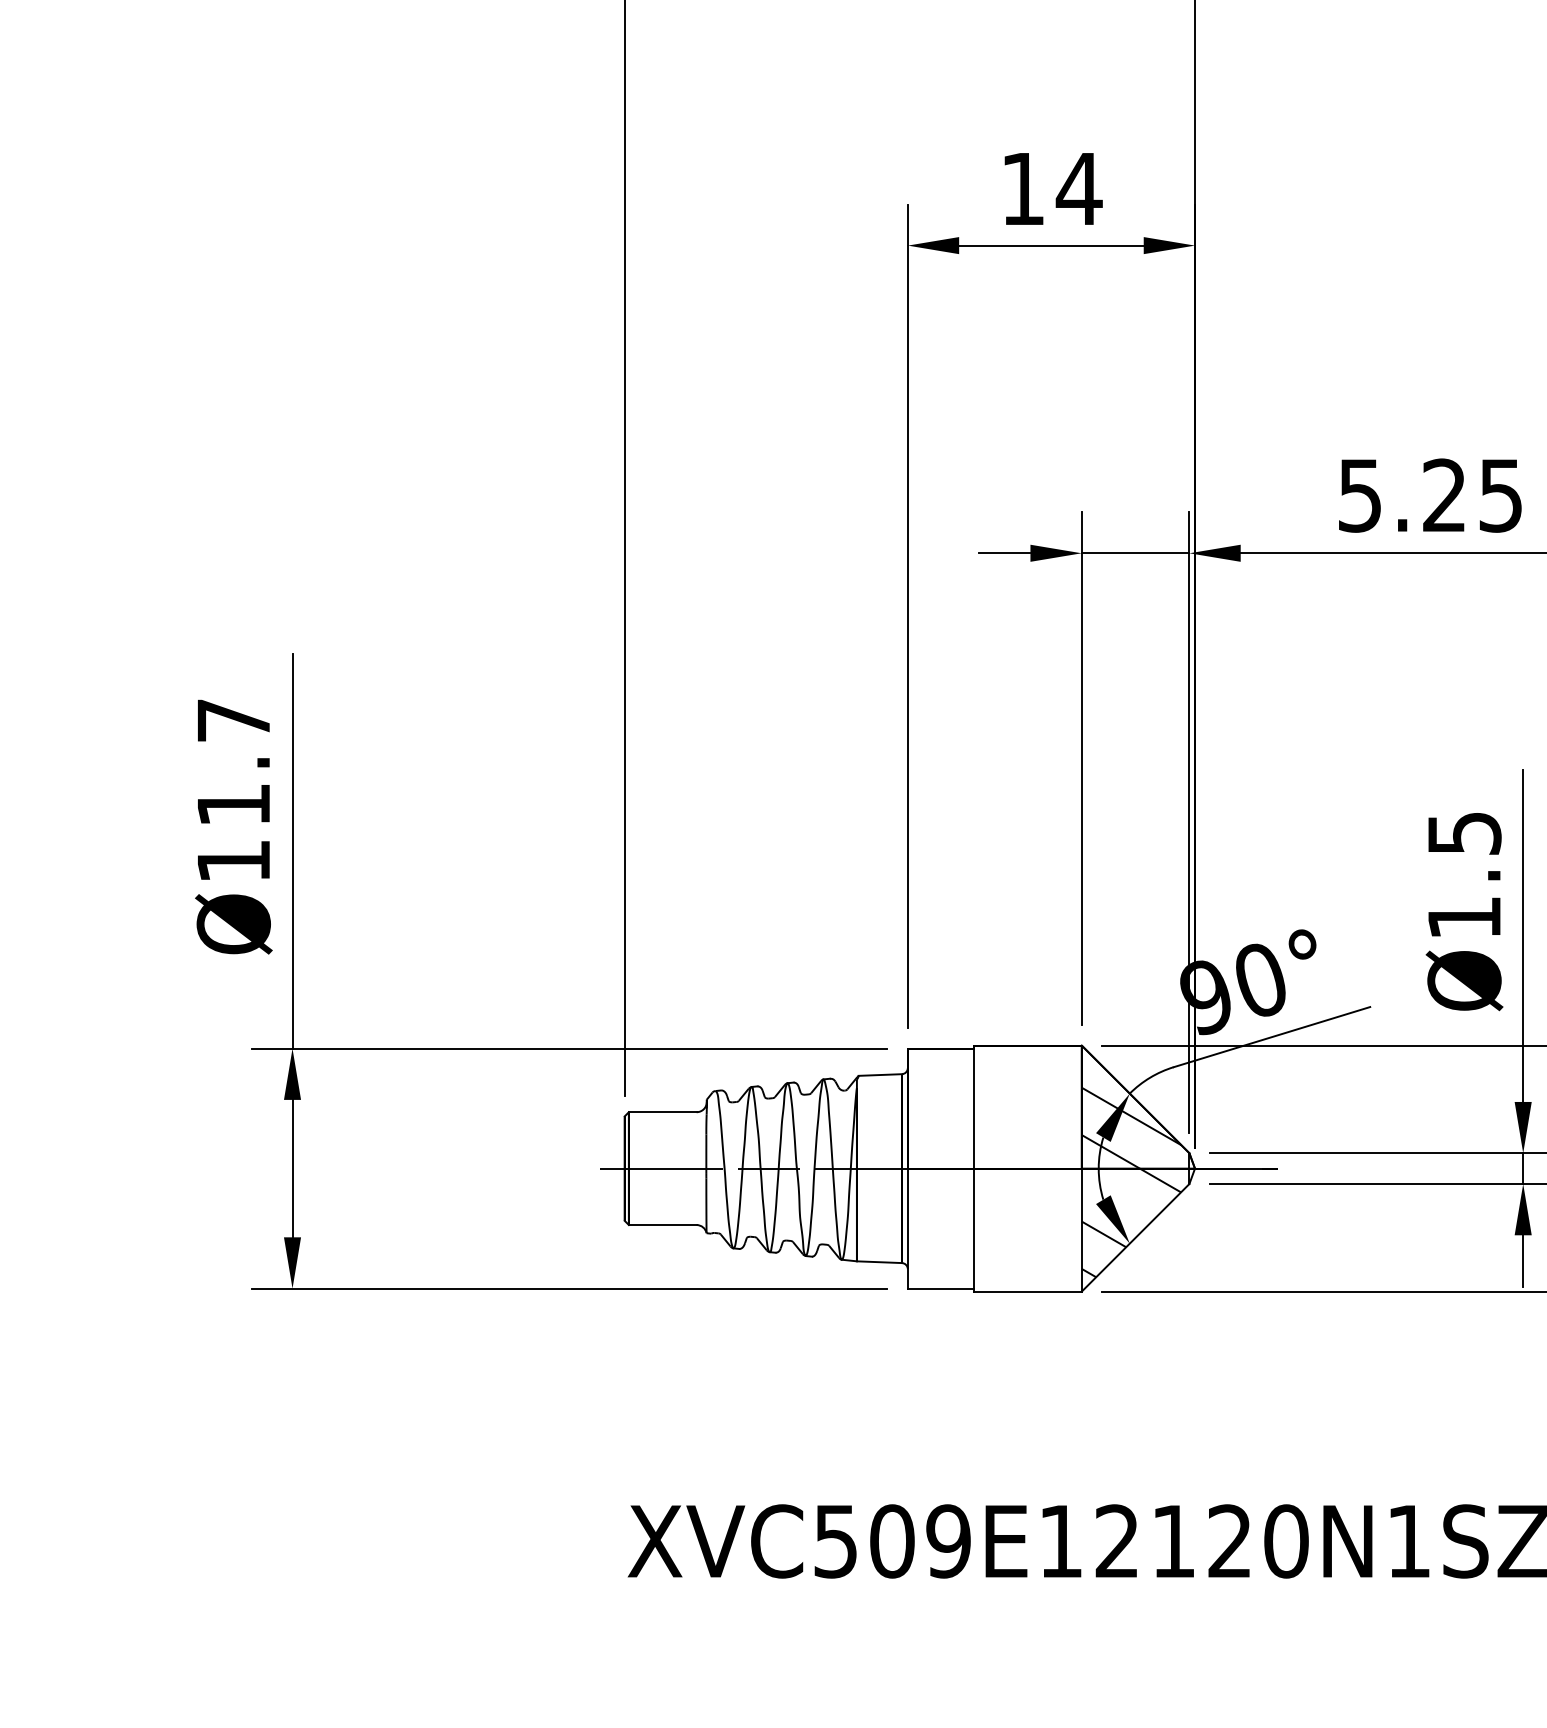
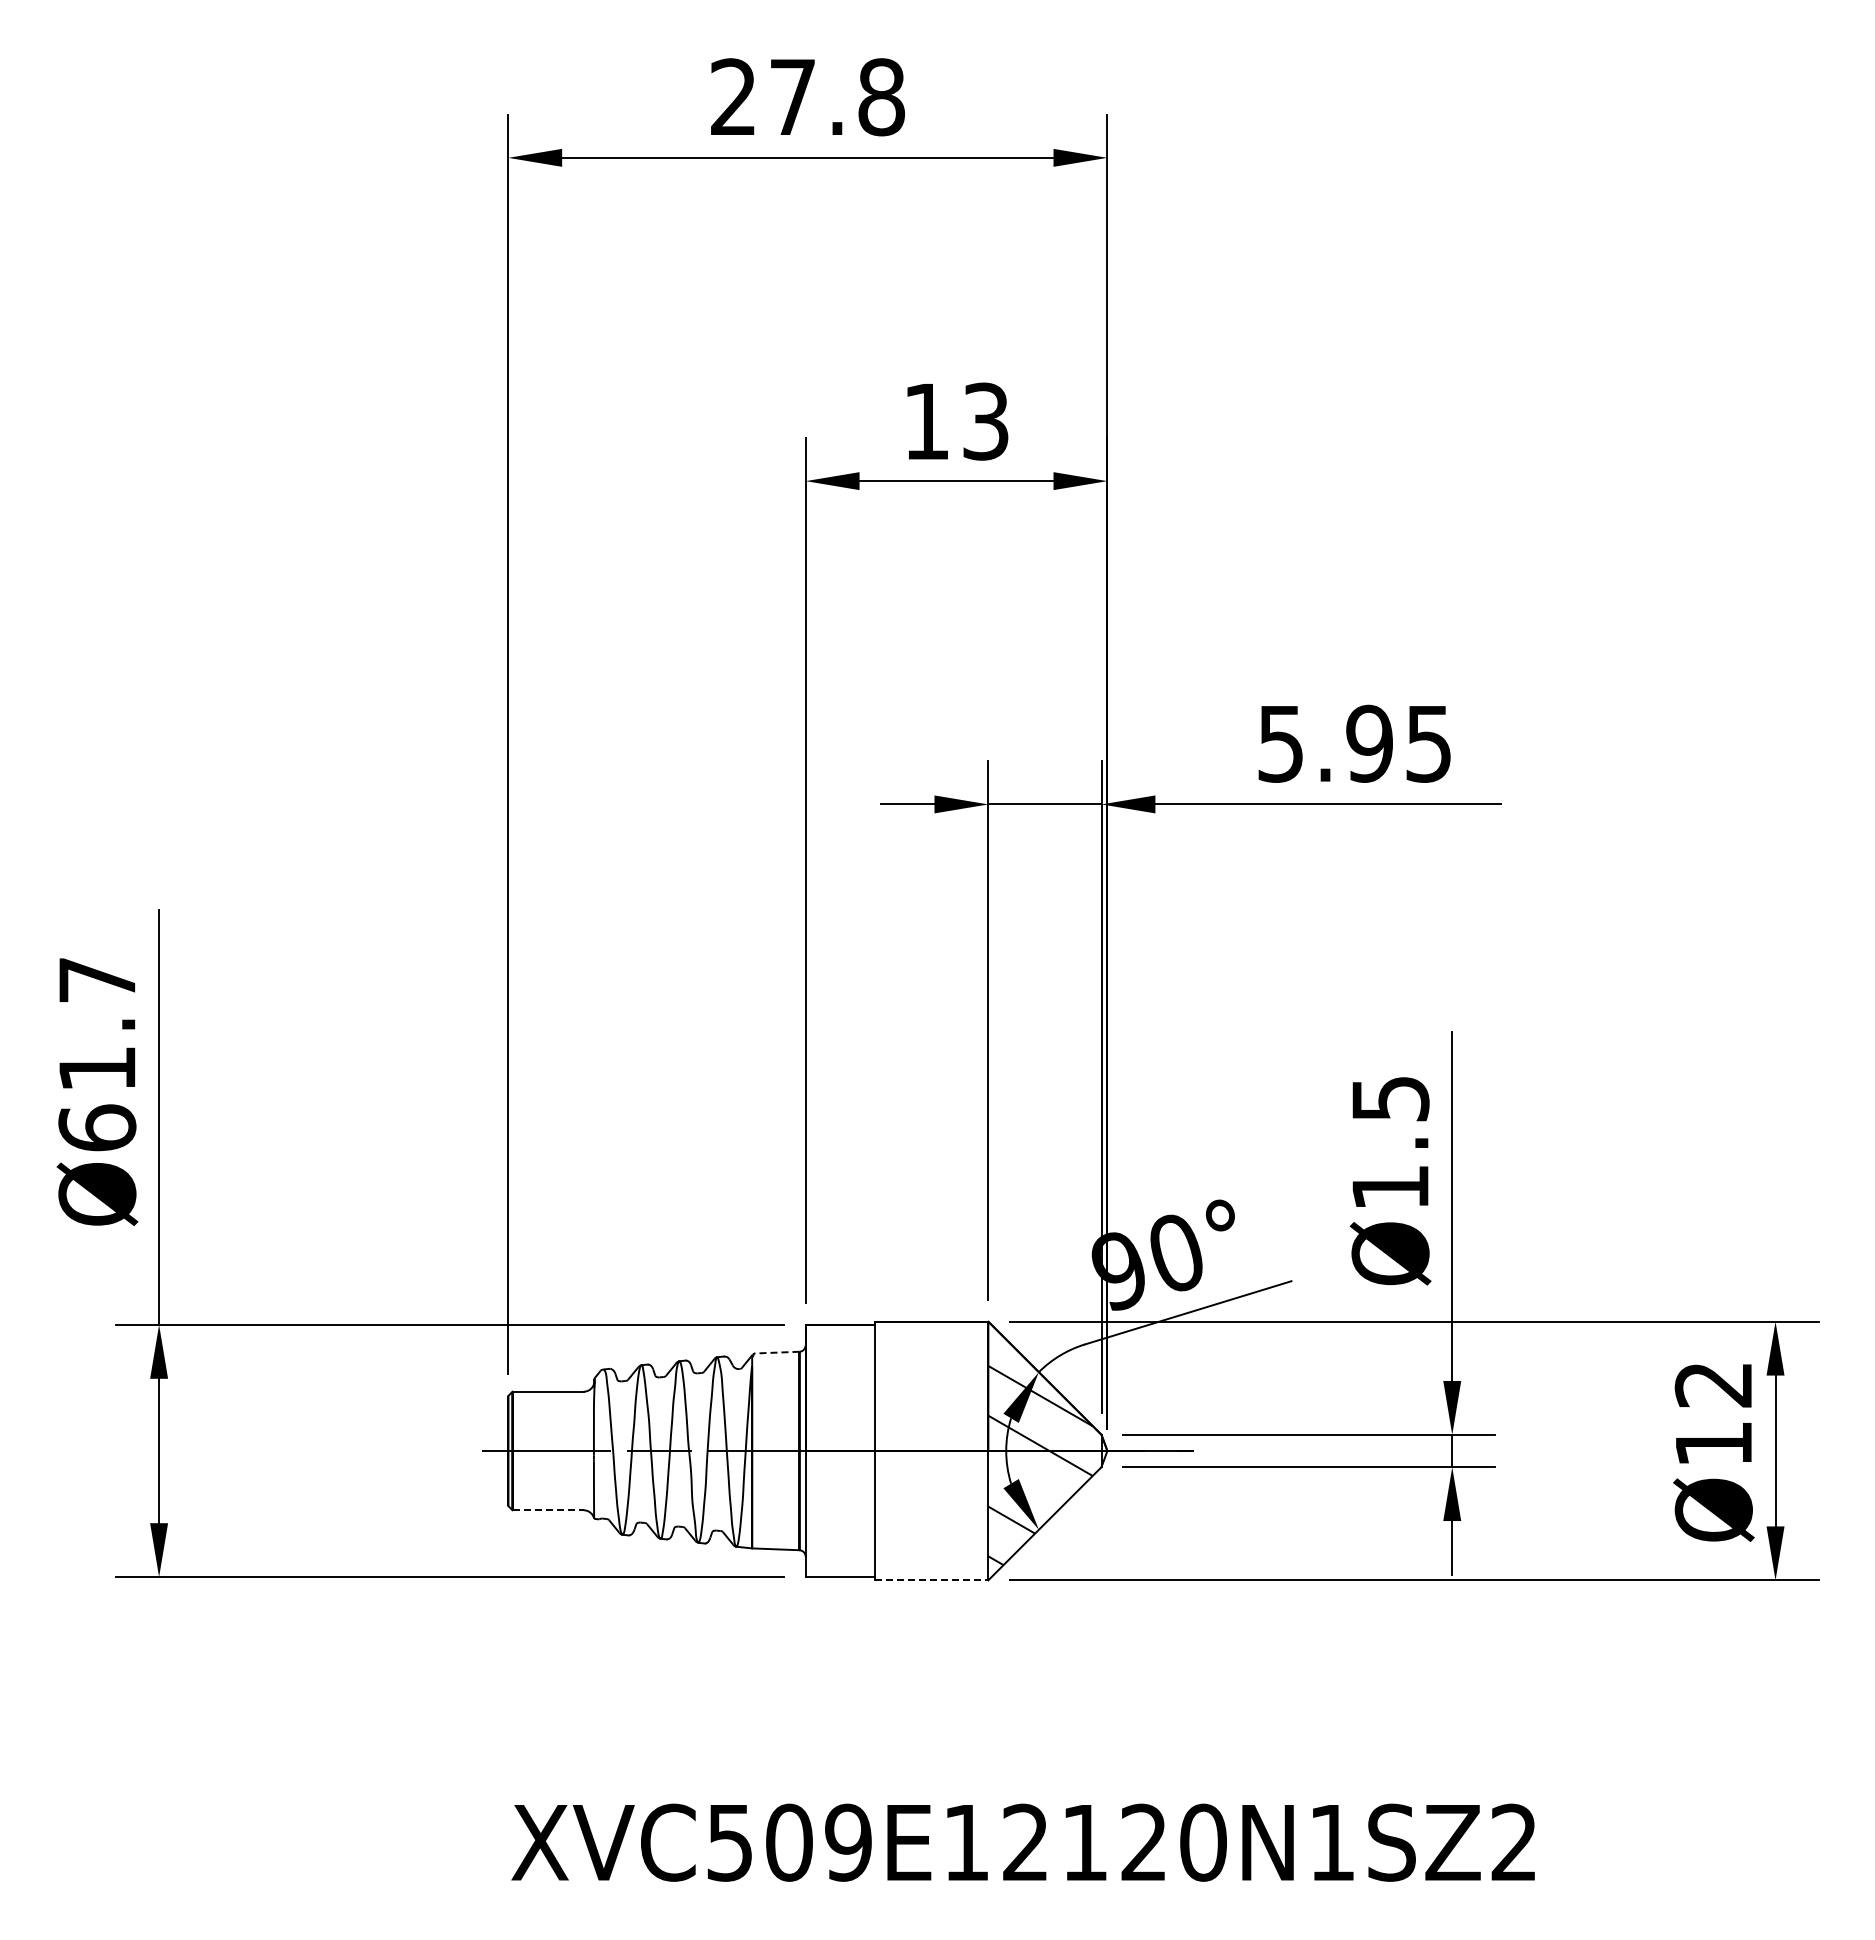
text: (1078, 188) -> (985, 421), 14 -> 13
text: (1444, 495) -> (1369, 743), 5.25 -> 5.95
text: (233, 860) -> (97, 1127), Ø11.7 -> Ø61.7
line: (880, 1074) -> (776, 1352), solid -> dashed
line: (663, 1225) -> (548, 1510), solid -> dashed
line: (1027, 1291) -> (931, 1580), solid -> dashed

